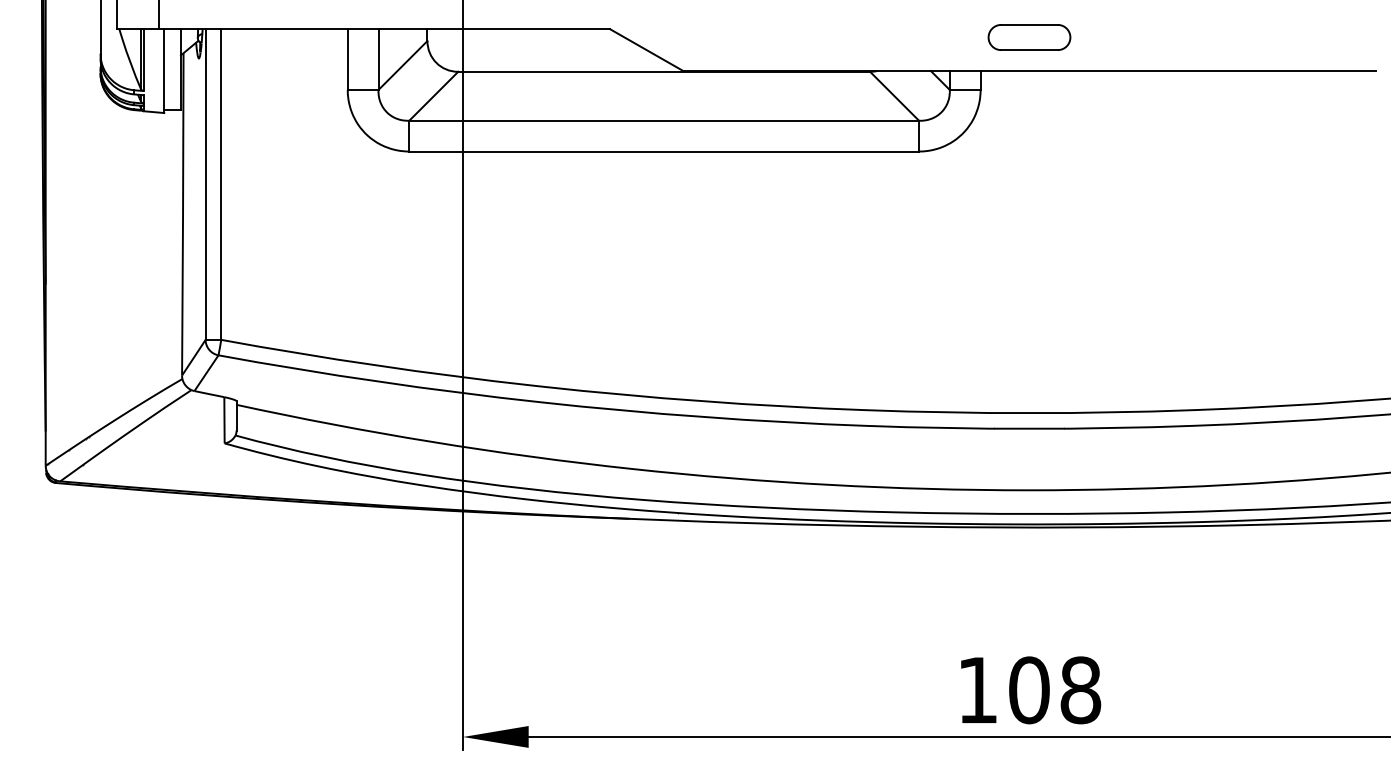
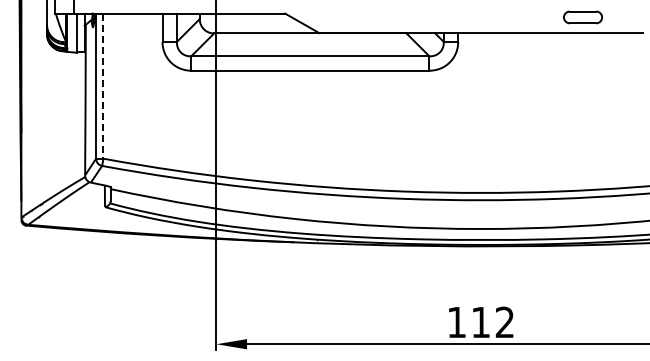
part: (1028, 37) -> (582, 17), moved
line: (221, 185) -> (103, 86), solid -> dashed
text: (1054, 690) -> (492, 322), 108 -> 112

